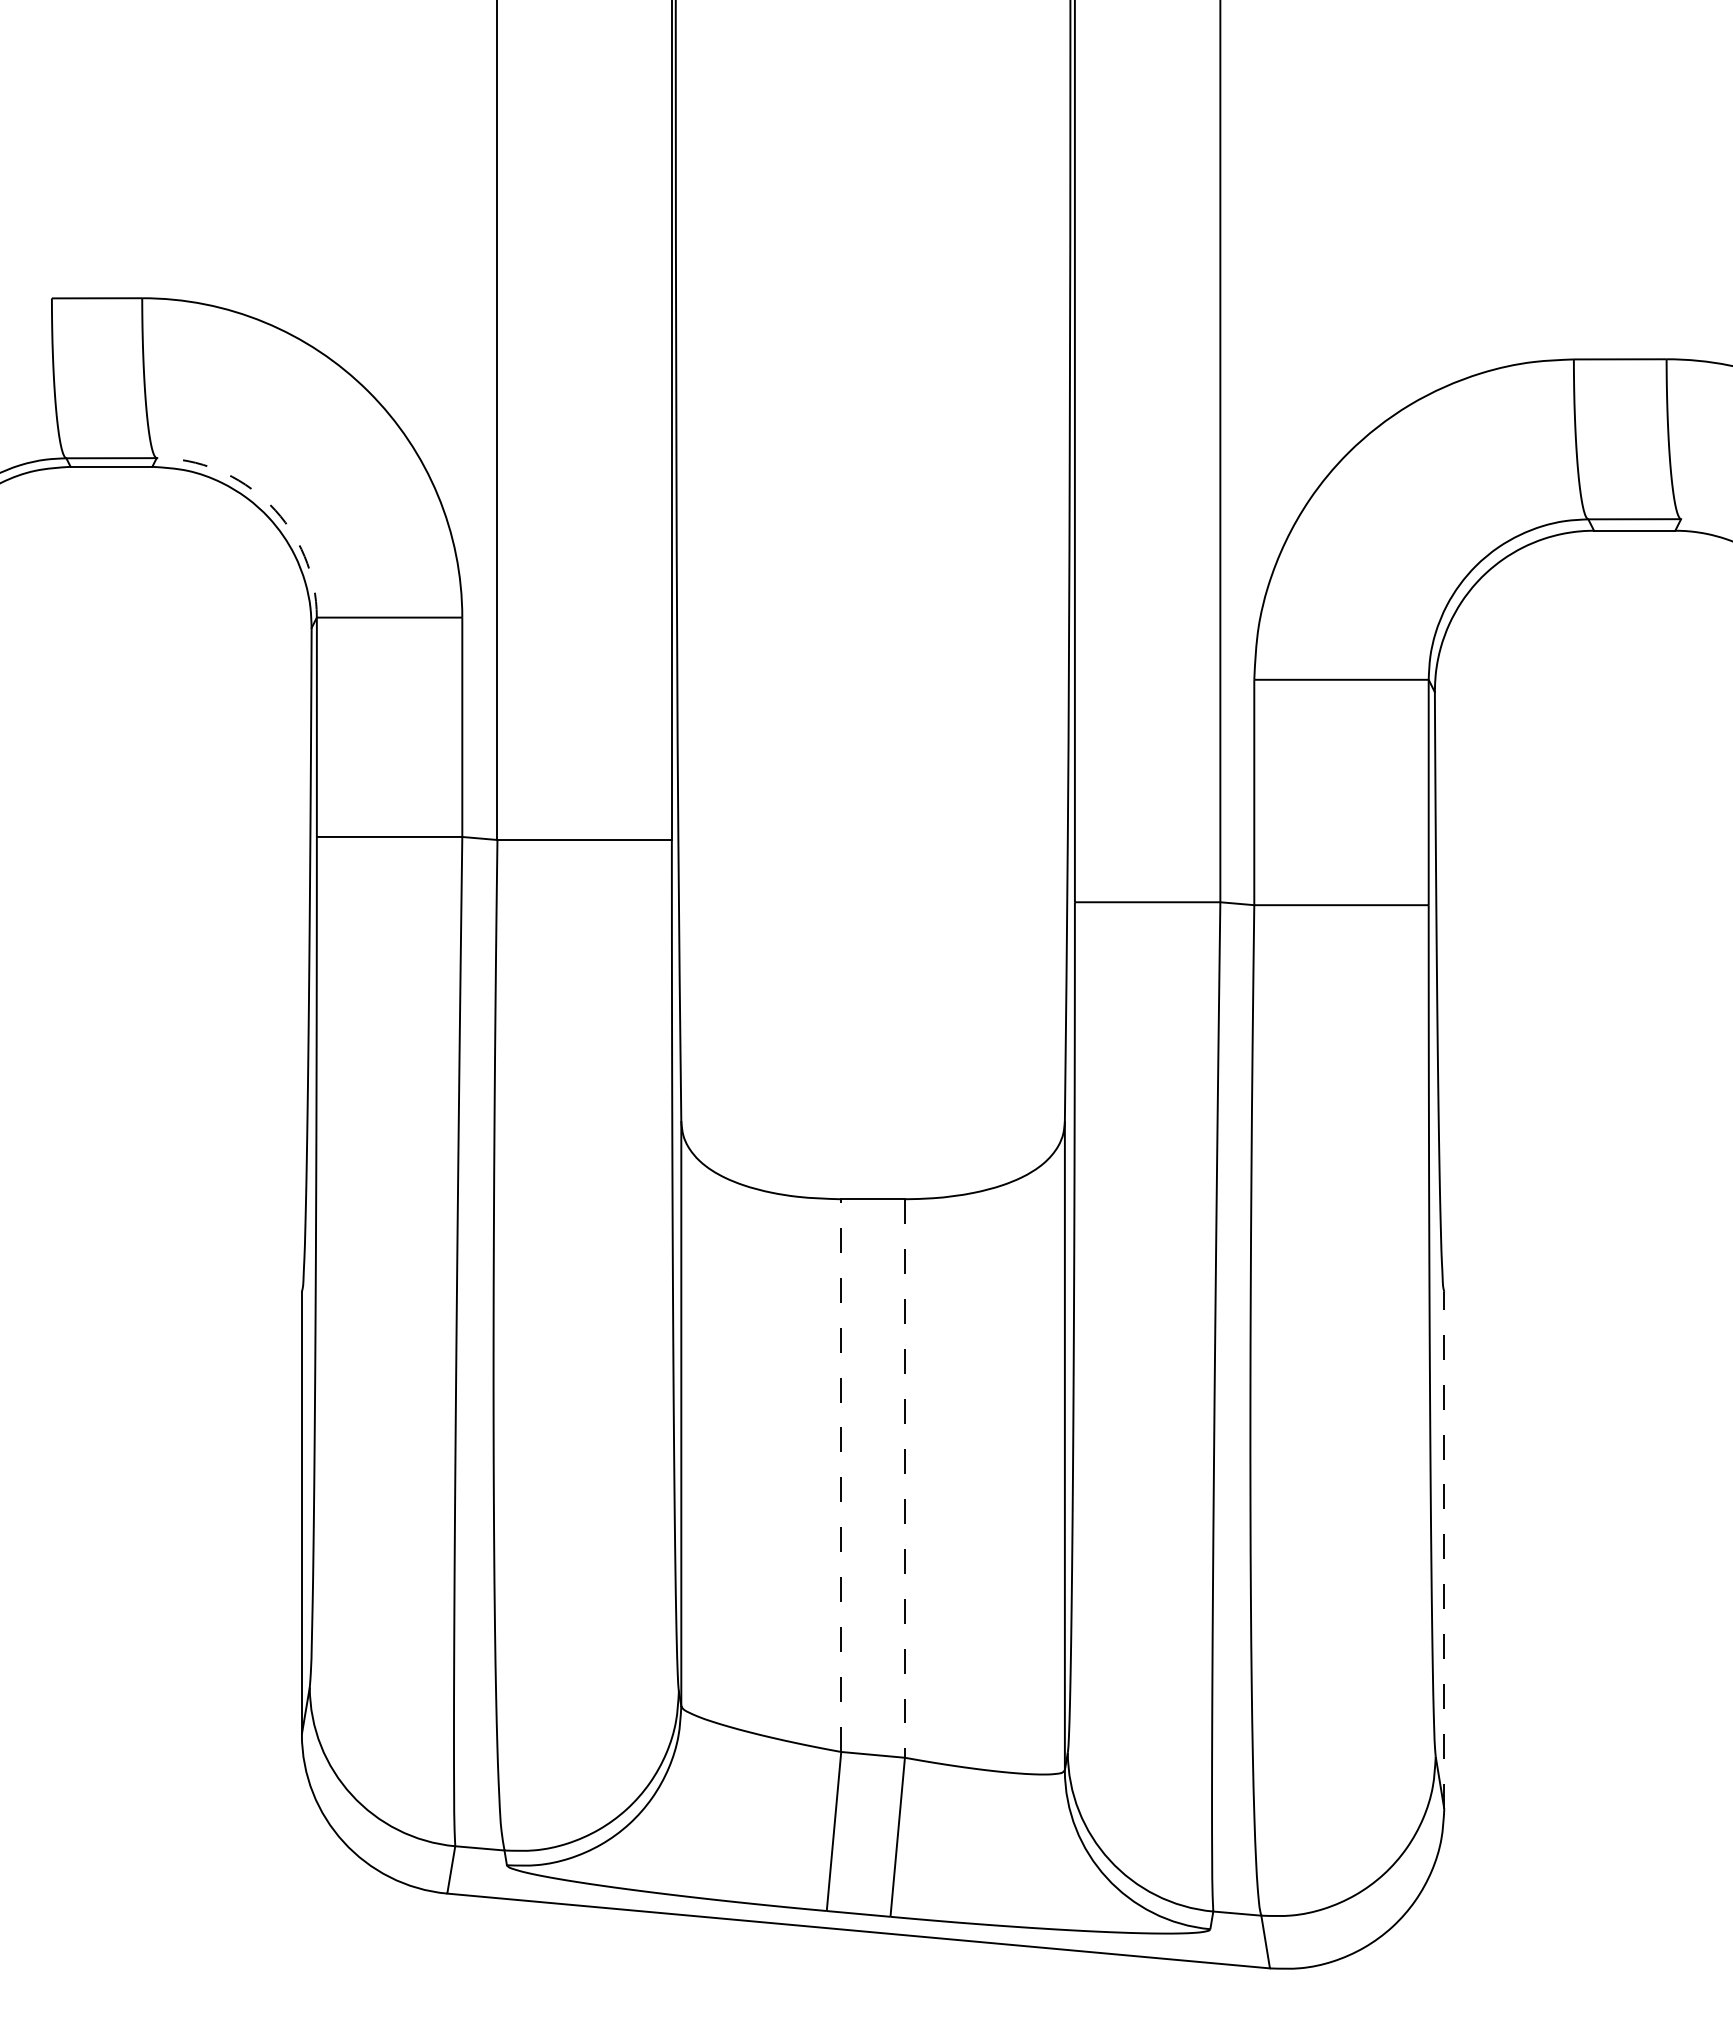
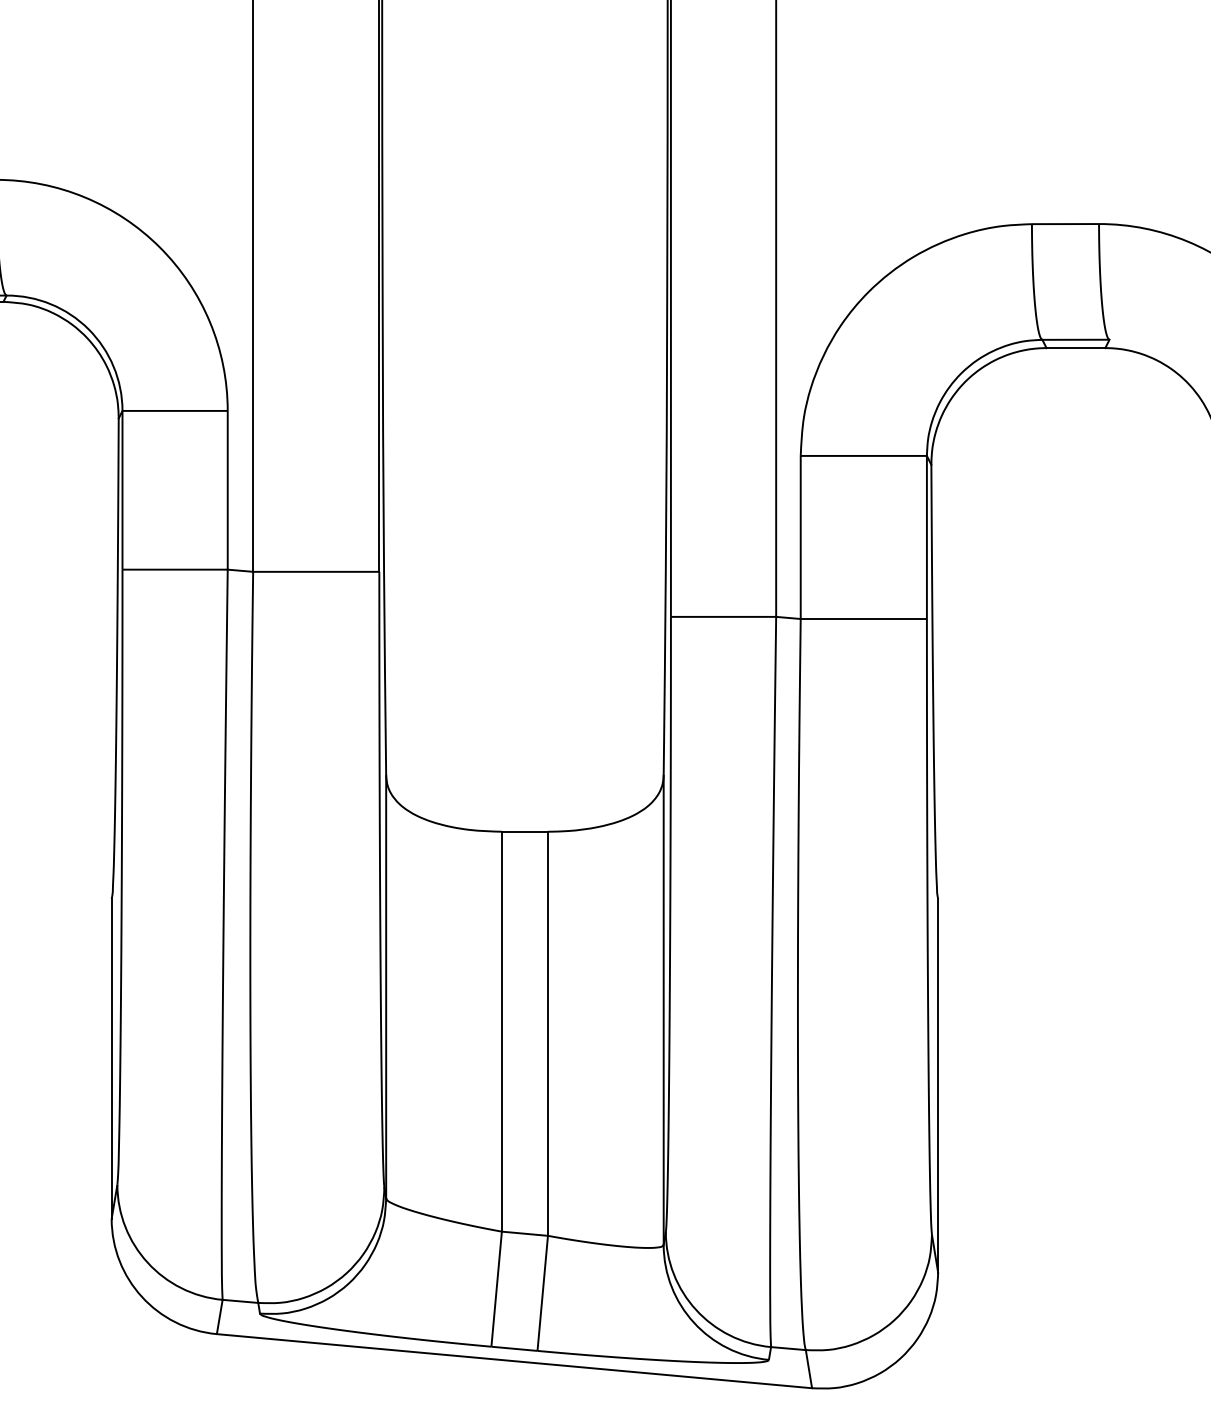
arc: (269, 504) -> (88, 329), dashed -> solid
line: (841, 1475) -> (502, 1031), dashed -> solid
line: (904, 1479) -> (547, 1034), dashed -> solid
line: (1444, 1550) -> (938, 1085), dashed -> solid

